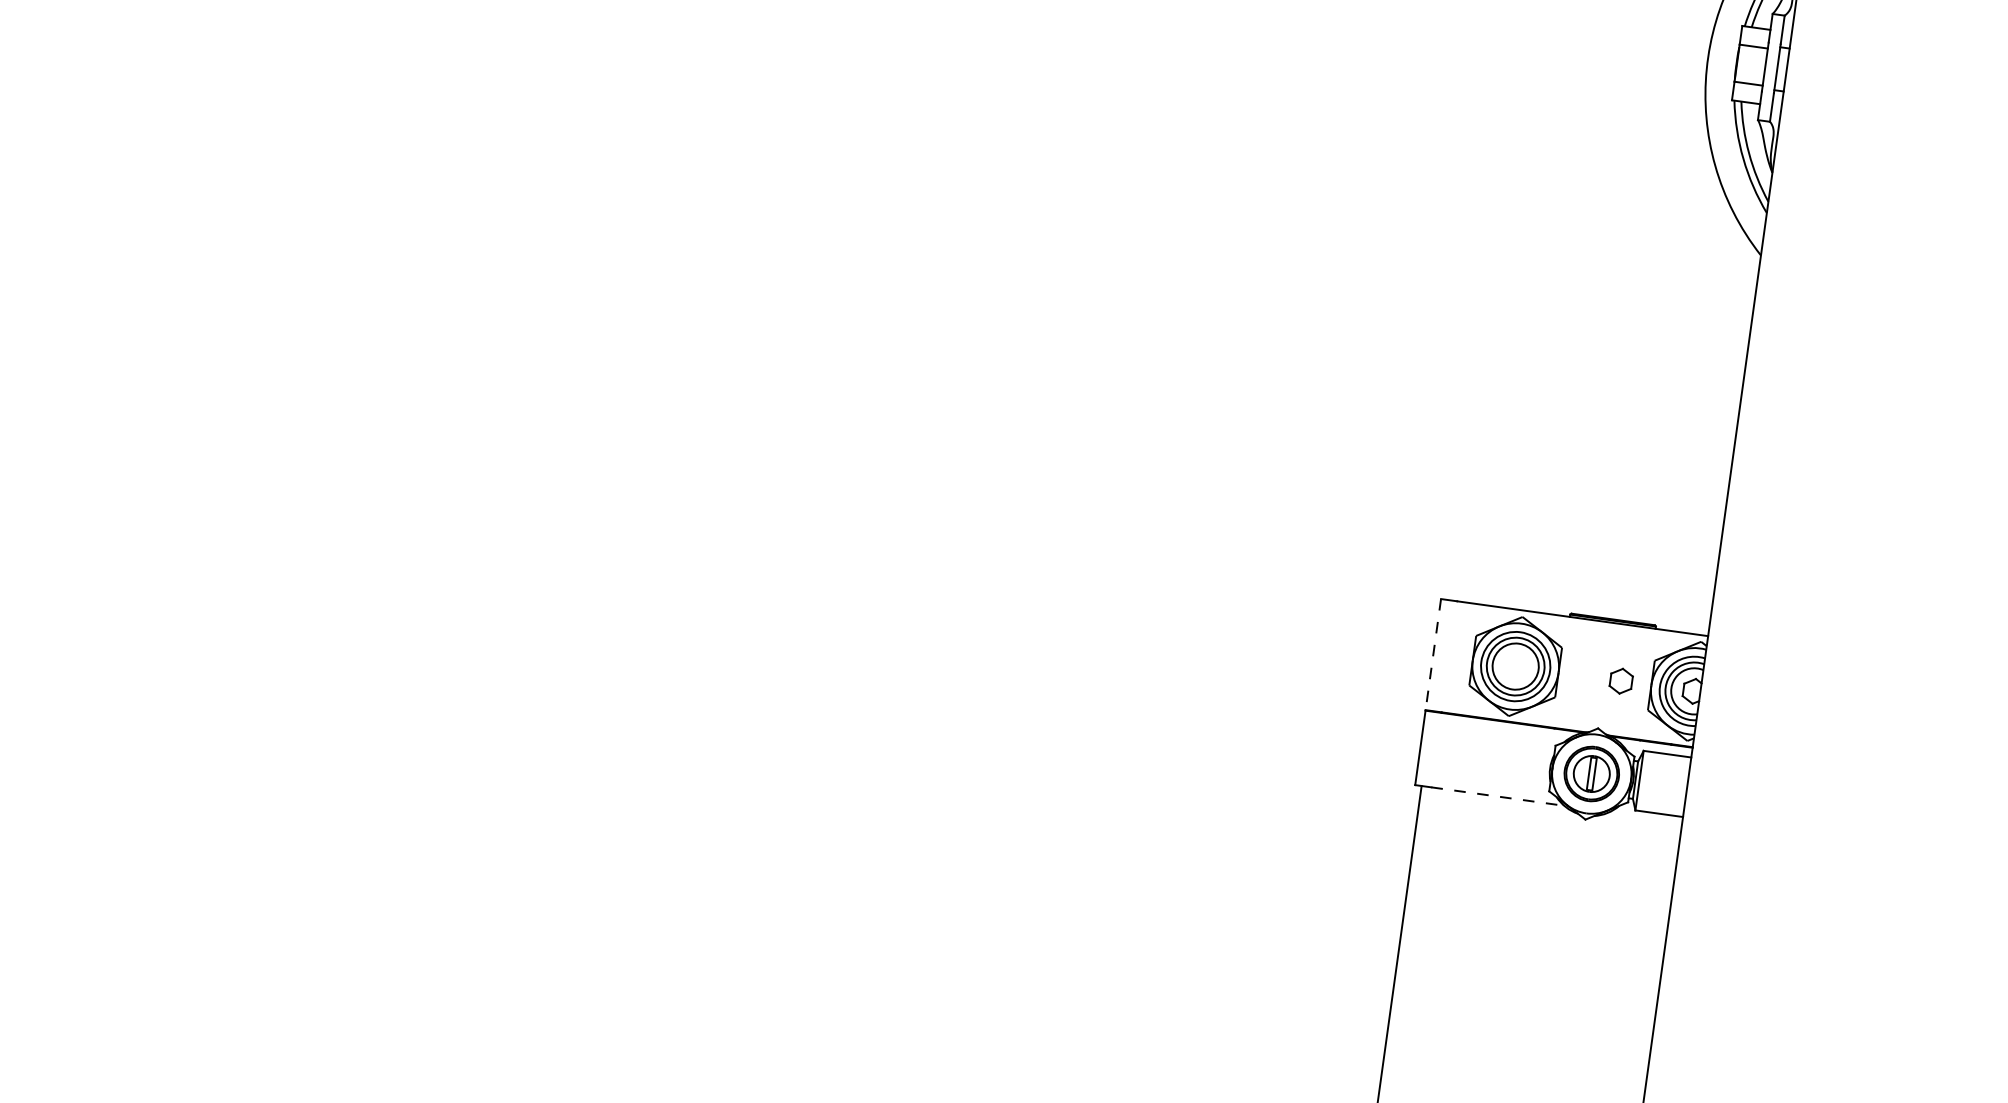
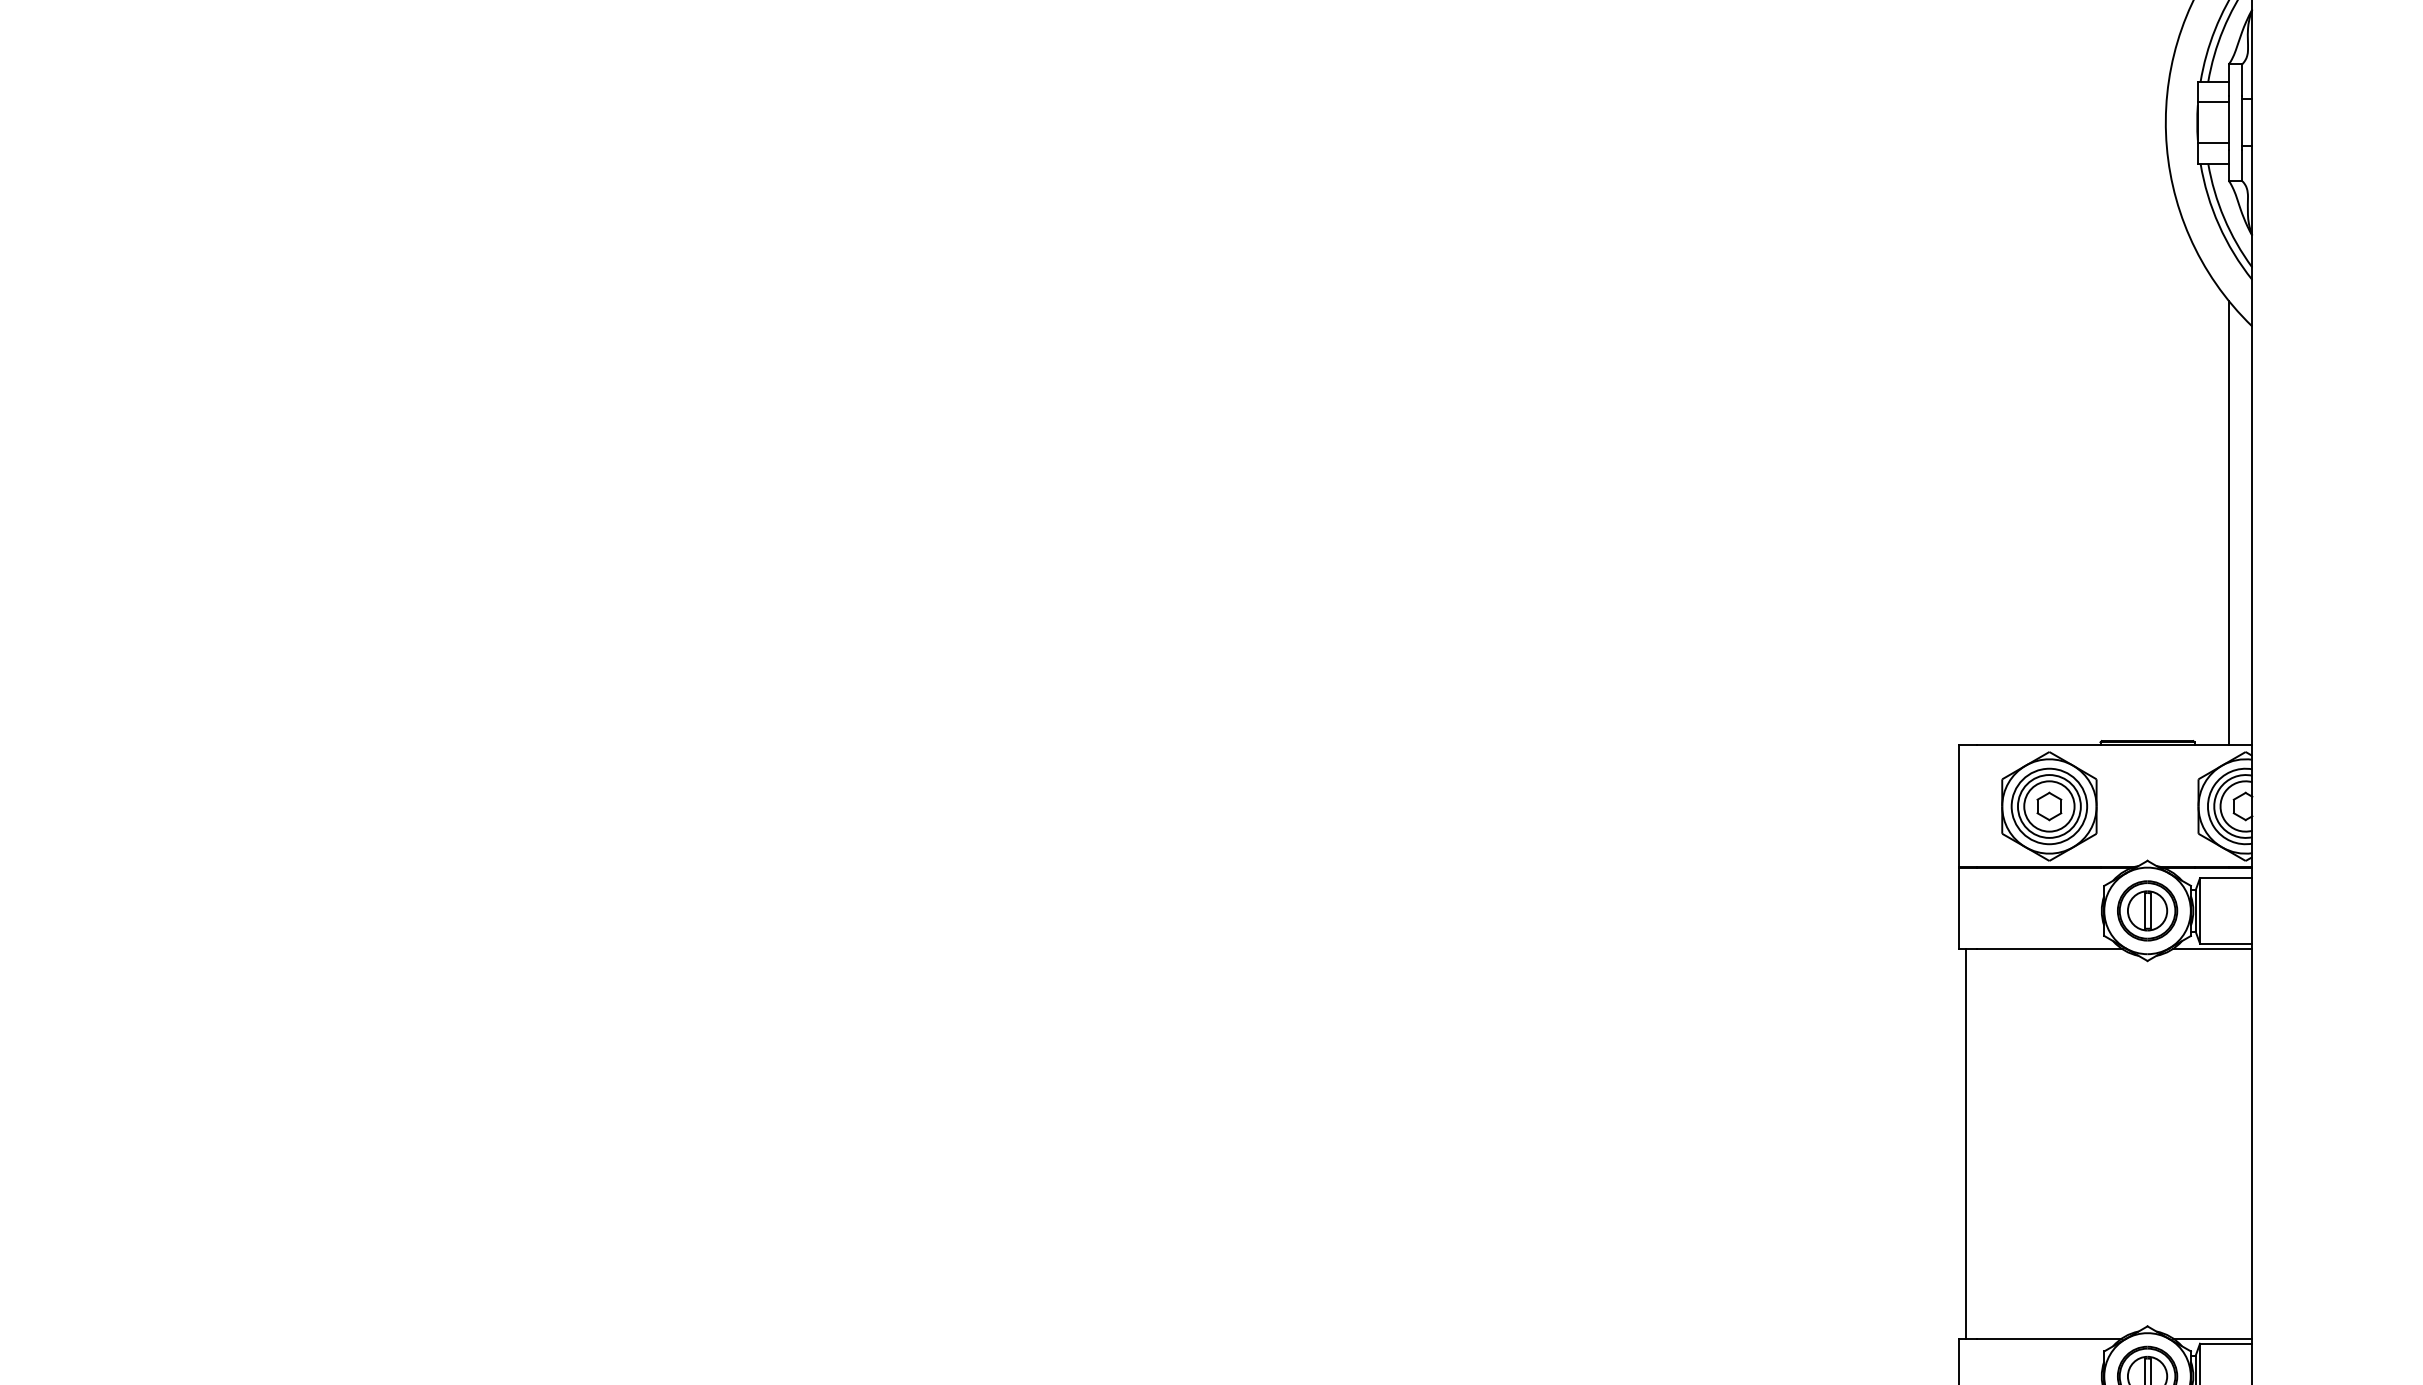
line: (1714, 430) -> (2228, 522), added
line: (1432, 655) -> (1958, 806), dashed -> solid
part: (1621, 681) -> (2049, 806), moved
line: (1497, 796) -> (2049, 949), dashed -> solid
line: (1646, 817) -> (2212, 949), added

